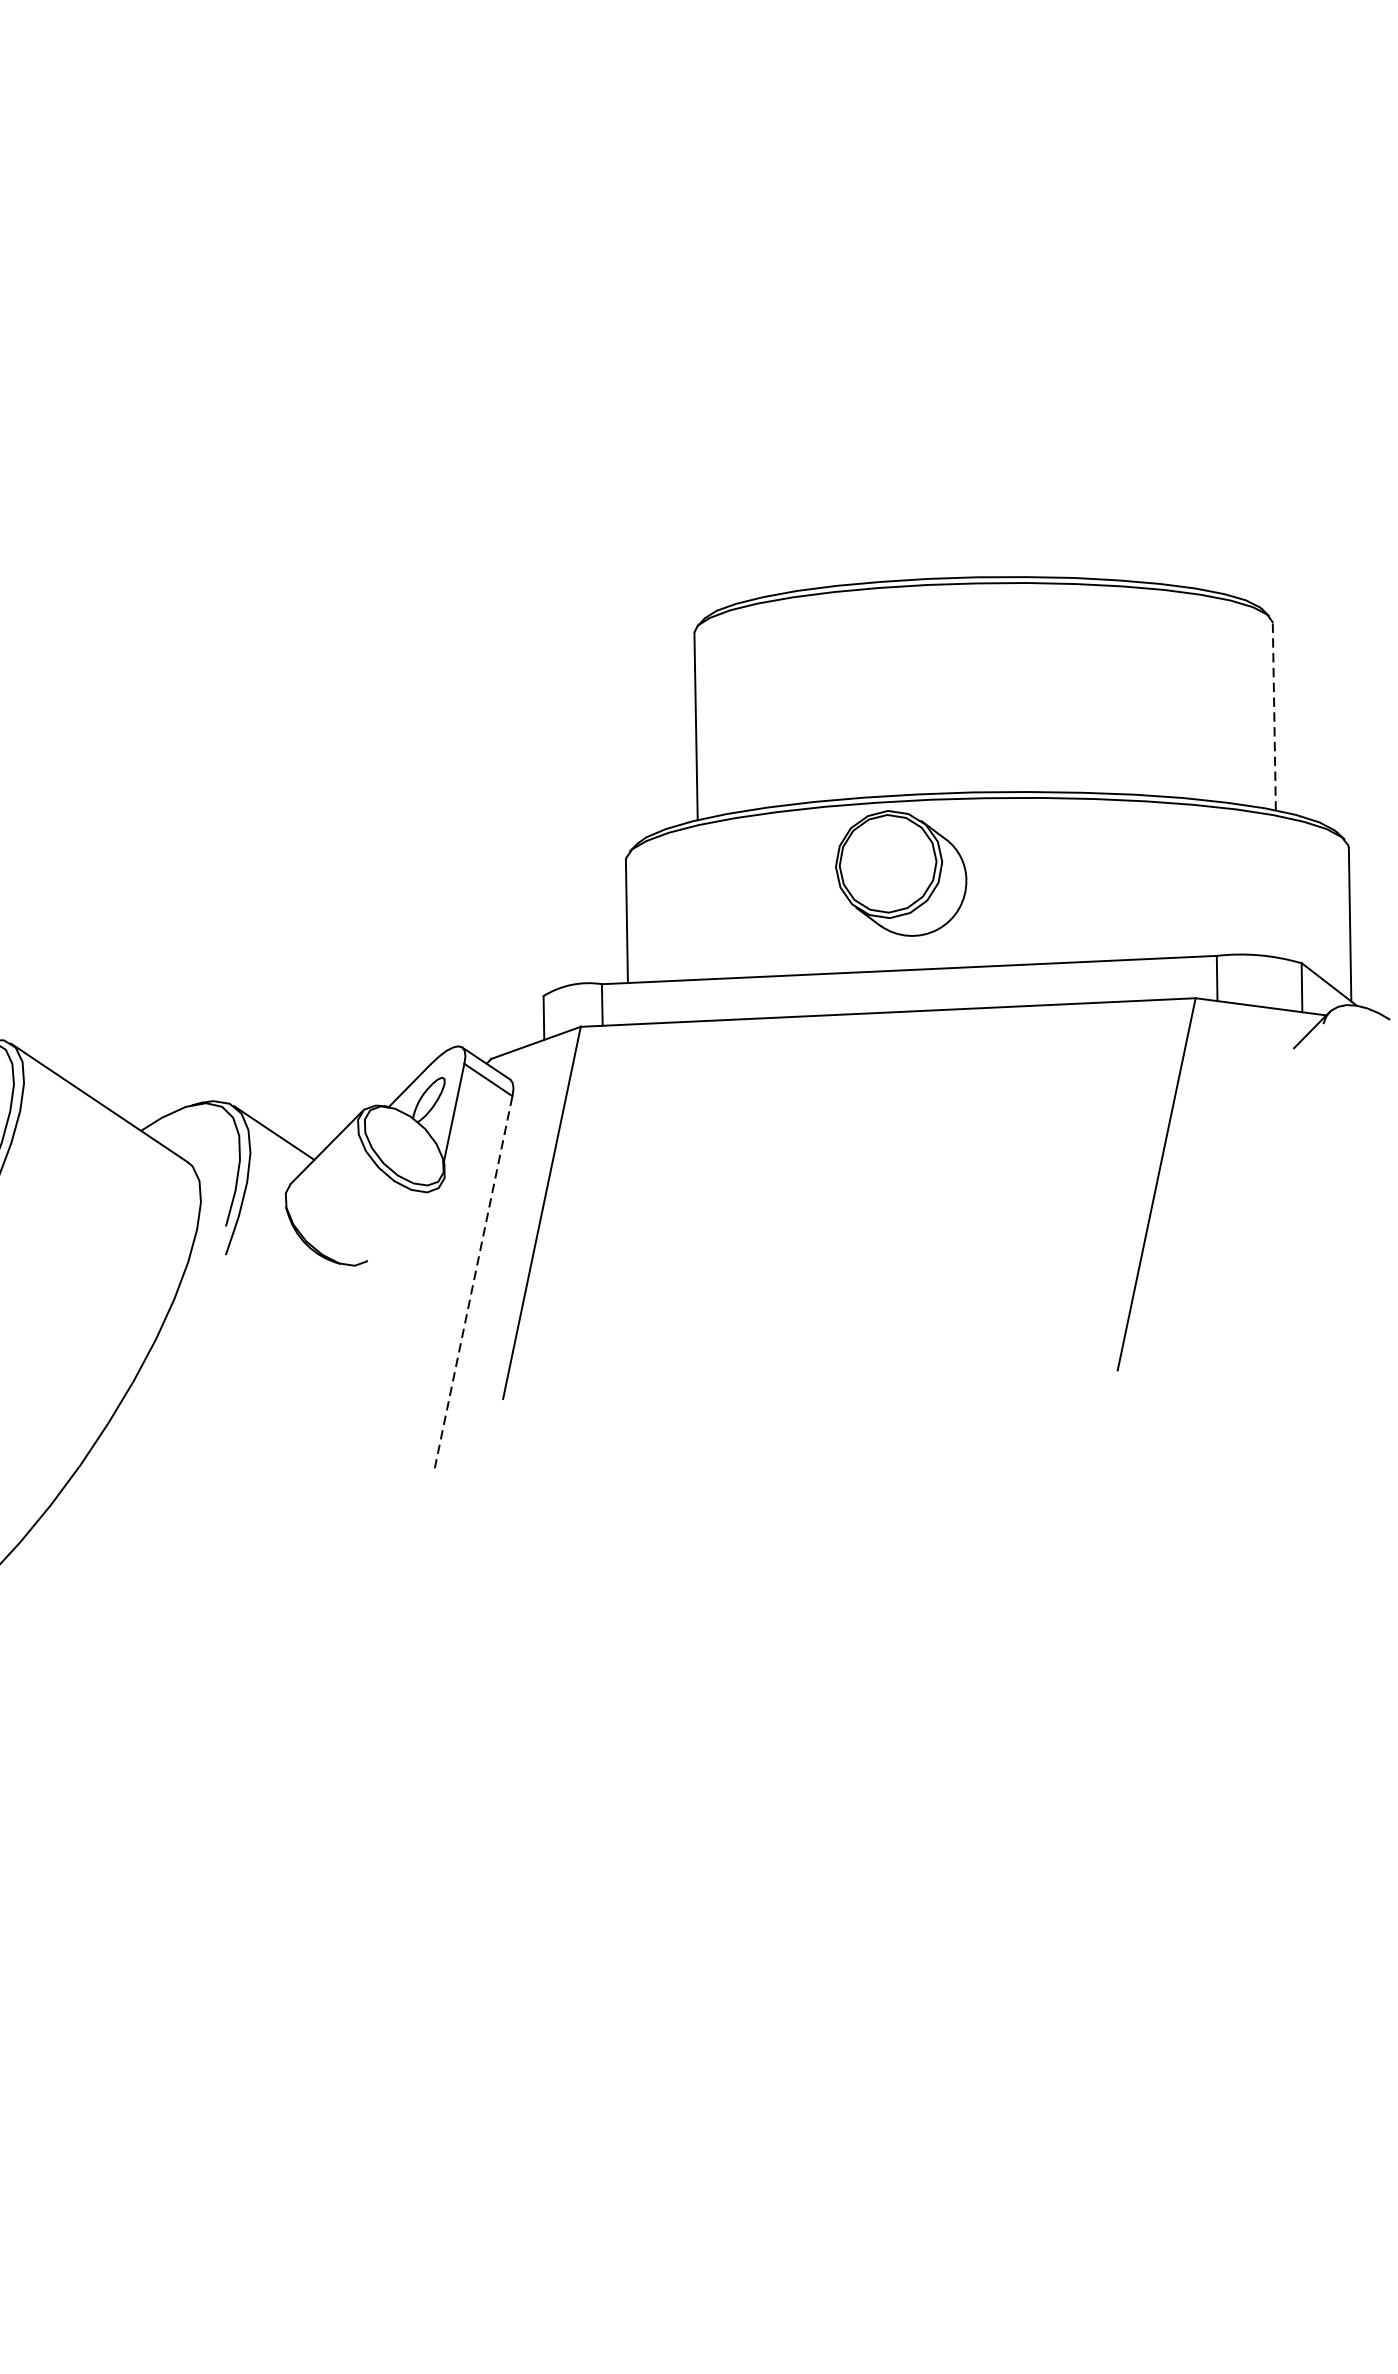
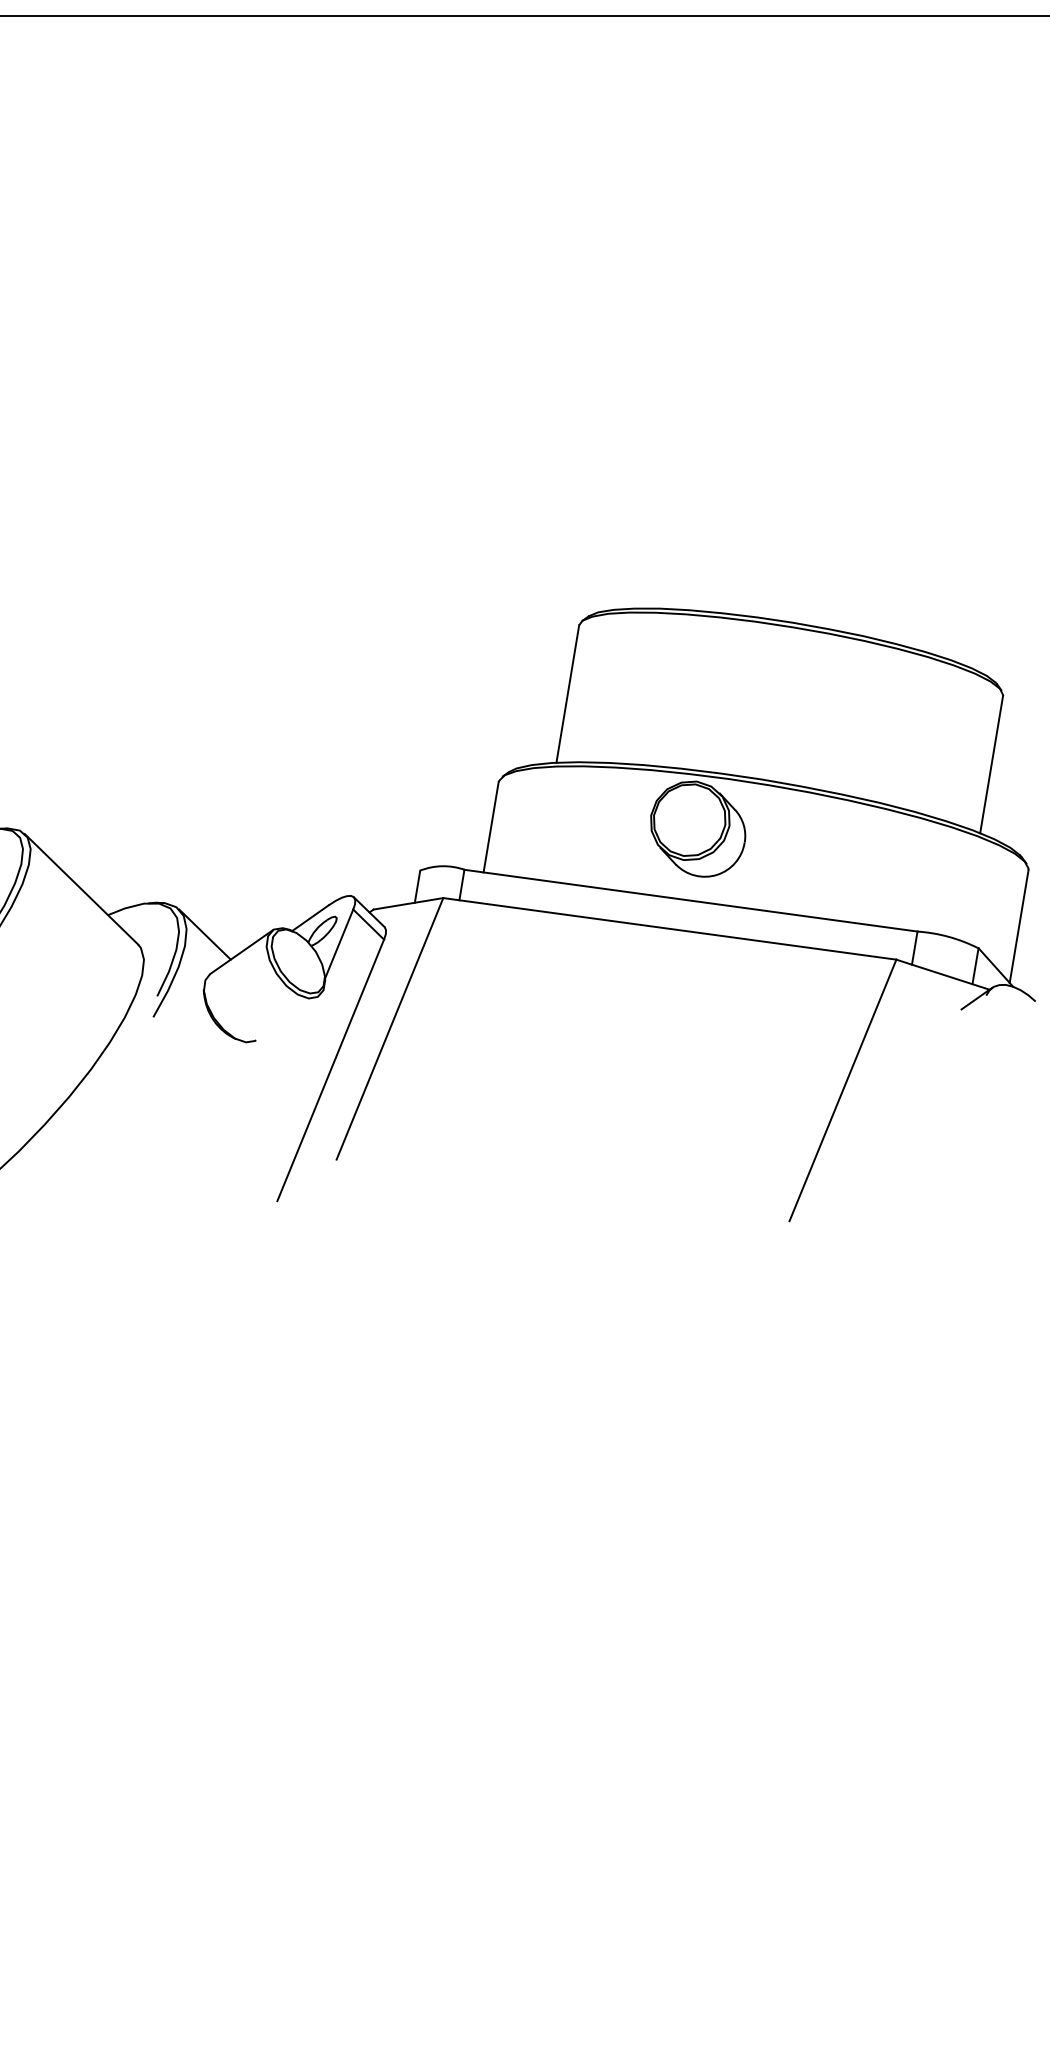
line: (1274, 716) -> (991, 764), dashed -> solid
line: (473, 1281) -> (330, 1069), dashed -> solid

